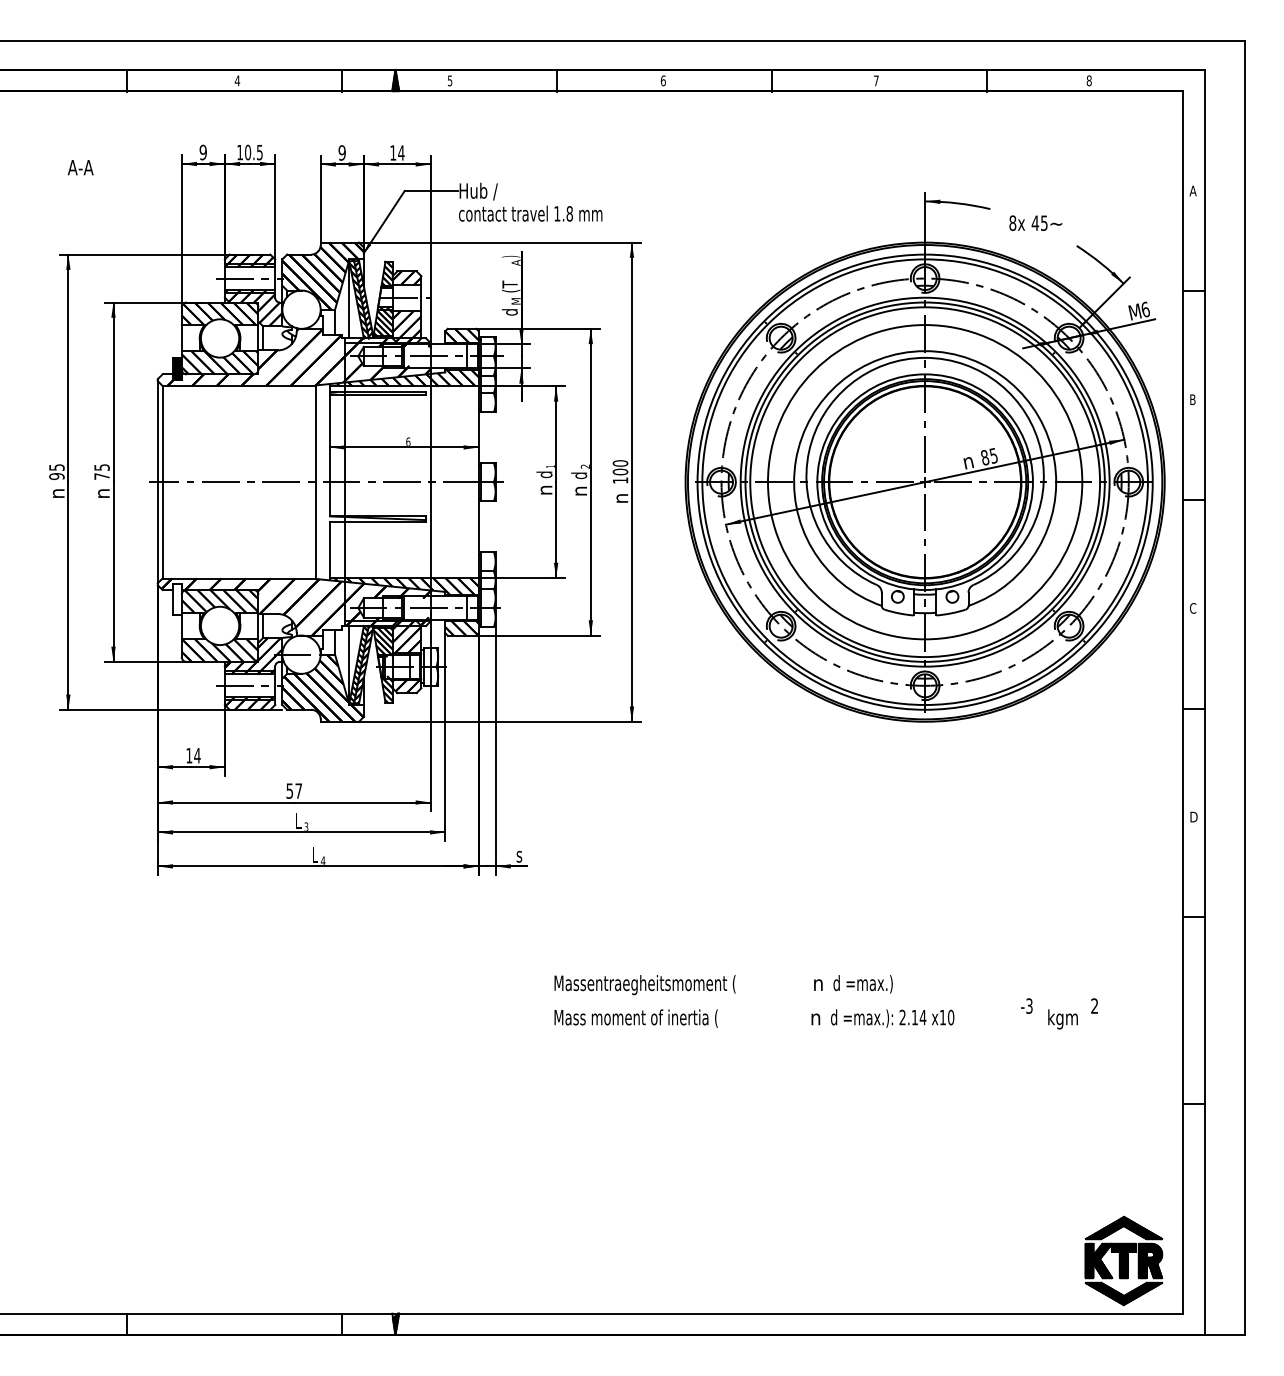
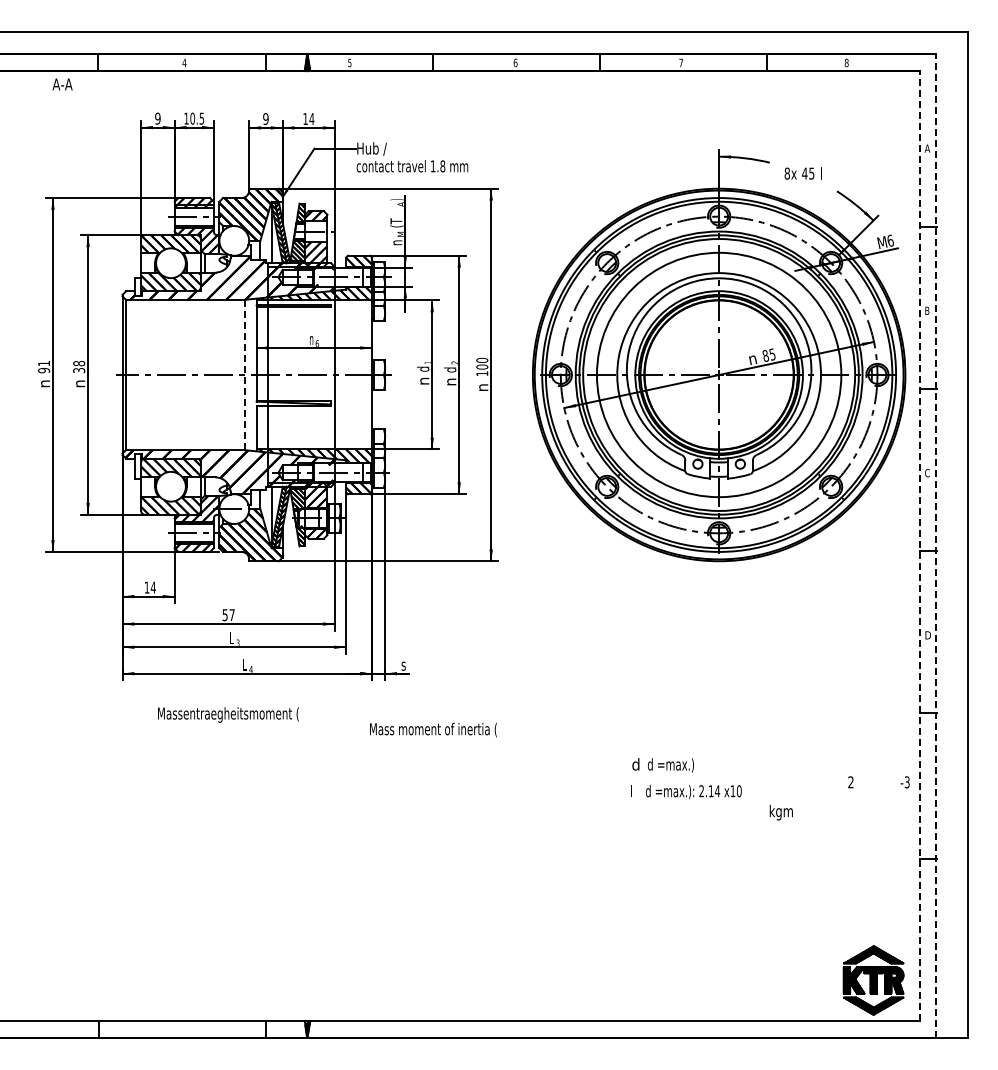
text: (80, 167) -> (62, 84), moved
text: (1055, 223) -> (820, 173), ~ -> l
text: (510, 311) -> (396, 242), d -> n
hatch: (177, 368) -> (137, 286), removed
text: (400, 435) -> (311, 338), l -> n
text: (57, 467) -> (44, 363), 95 -> 91
text: (102, 471) -> (79, 366), 75 -> 38
line: (315, 482) -> (245, 375), solid -> dashed
line: (1182, 701) -> (919, 545), solid -> dashed
line: (1204, 702) -> (936, 546), solid -> dashed
text: (817, 983) -> (635, 764), n -> d
text: (645, 984) -> (228, 714), moved
text: (1025, 1006) -> (904, 782), moved
text: (636, 1017) -> (433, 729), moved
text: (814, 1017) -> (633, 791), n -> l
text: (1061, 1019) -> (780, 812), moved

